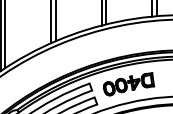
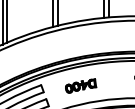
part: (129, 84) -> (81, 86), size x0.6

